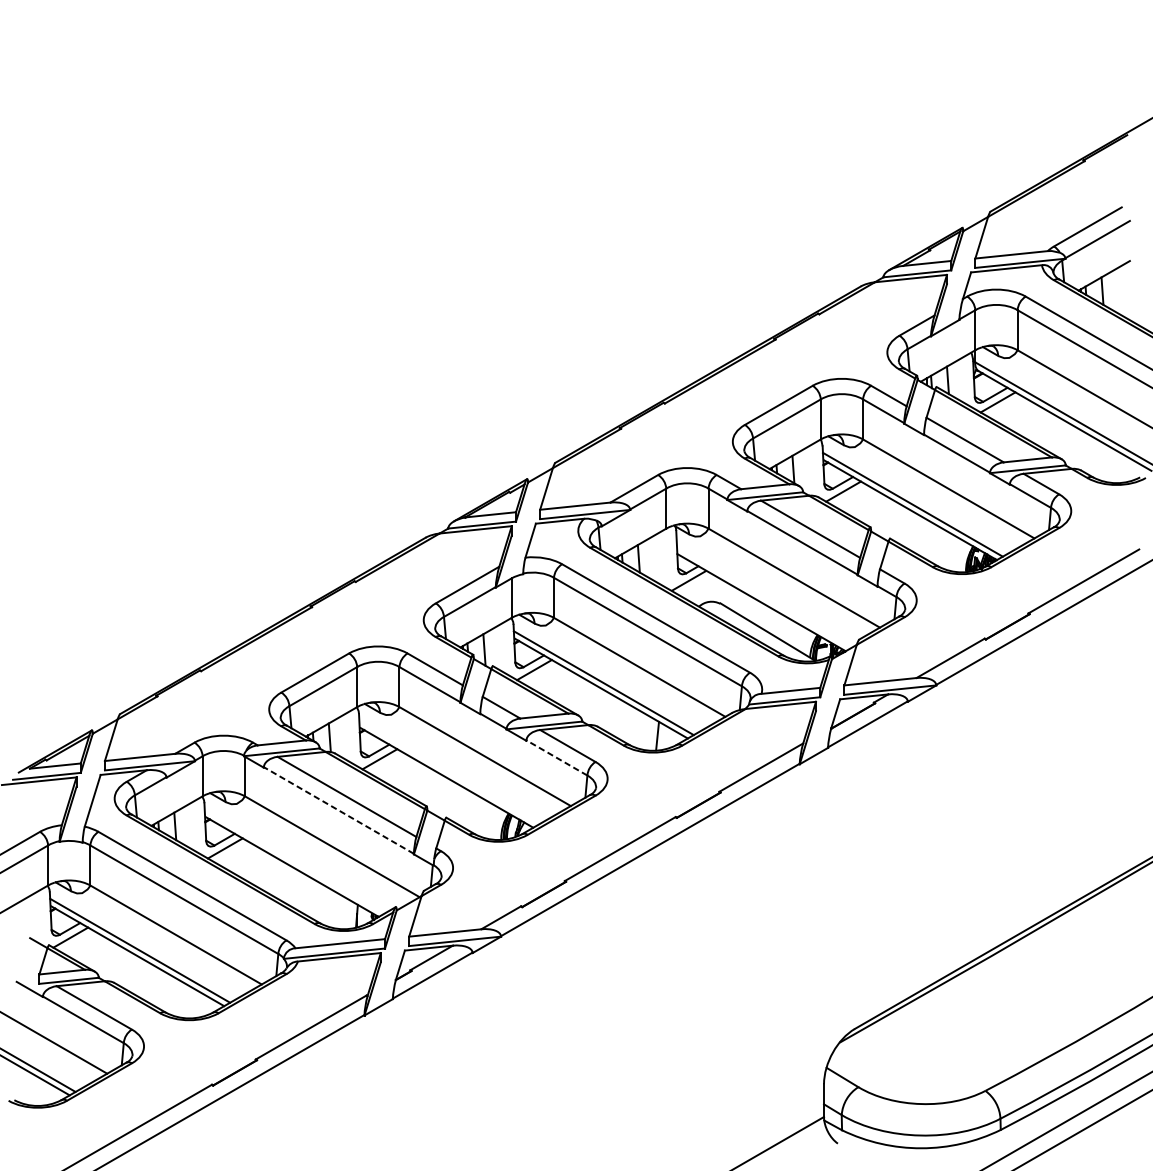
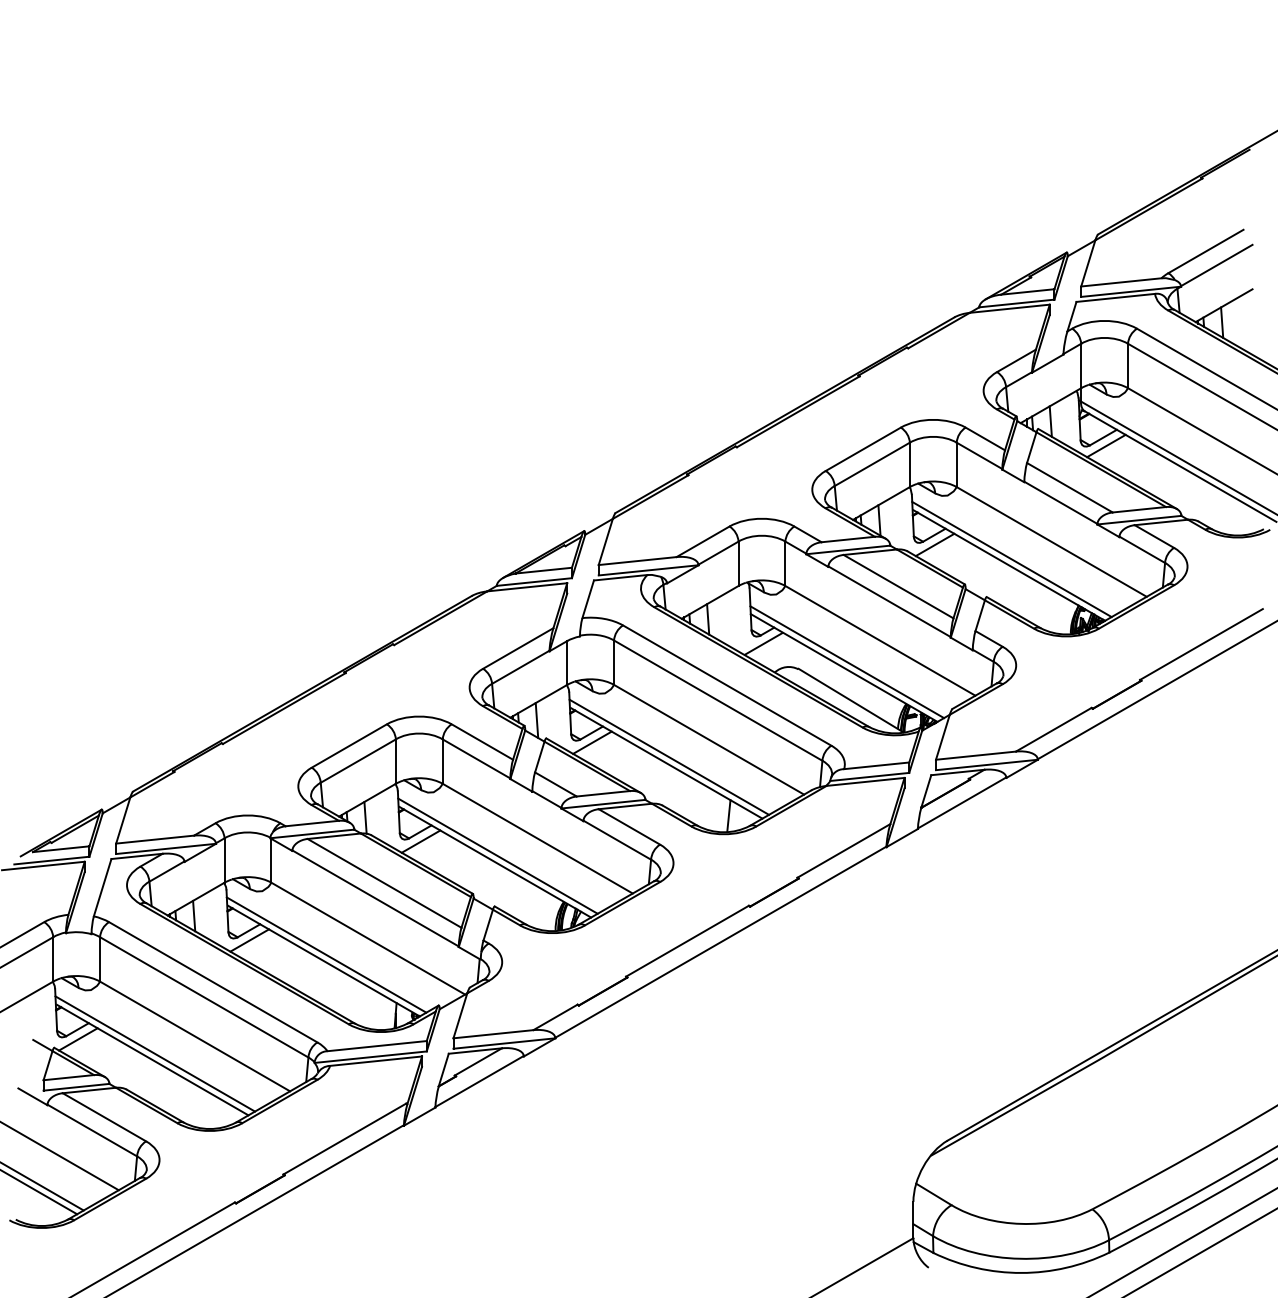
line: (764, 597) -> (847, 662), added
line: (556, 757) -> (616, 839), dashed -> solid
line: (448, 771) -> (497, 855), added
line: (338, 810) -> (375, 898), dashed -> solid
line: (294, 861) -> (326, 954), added

